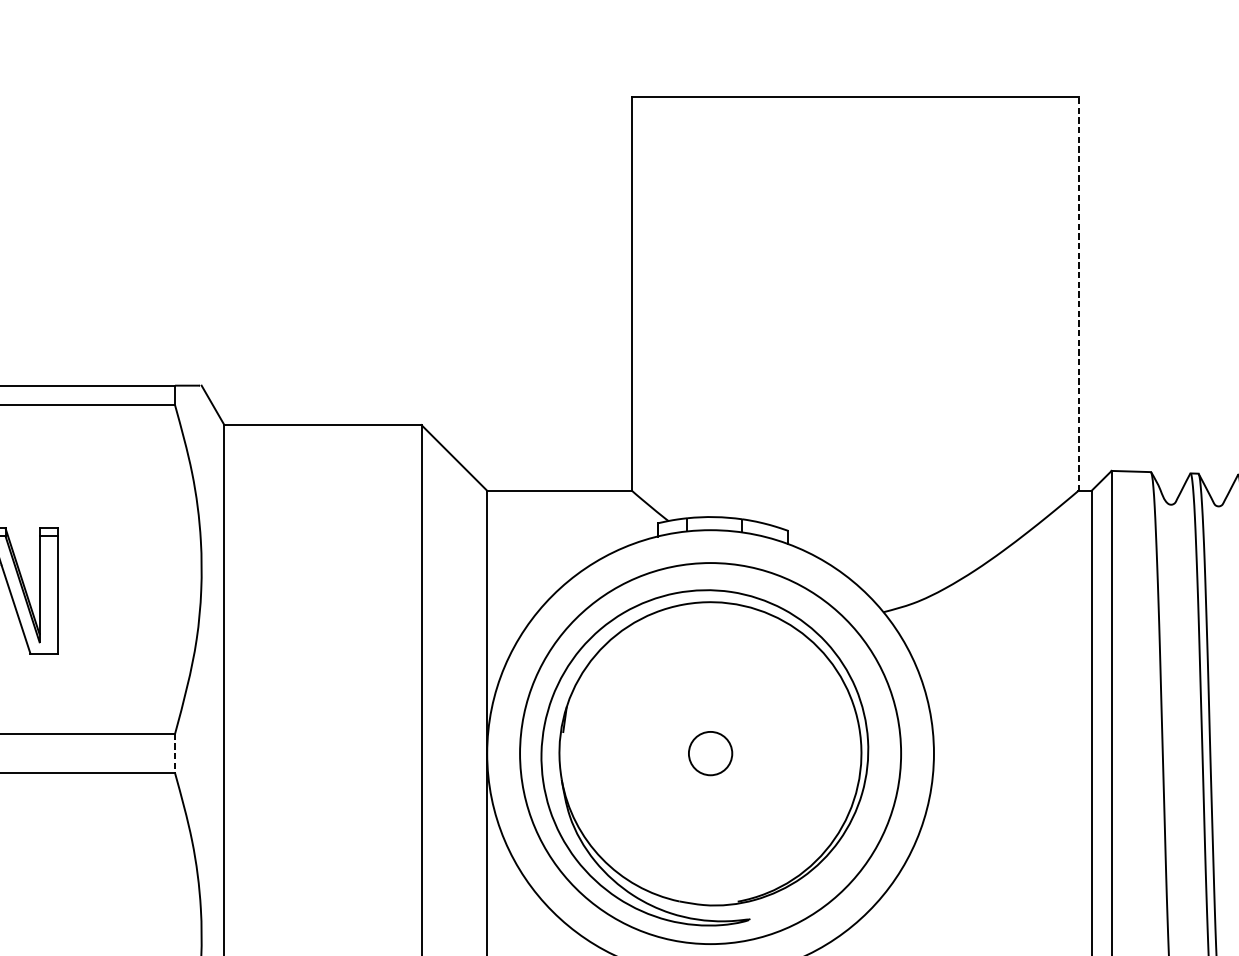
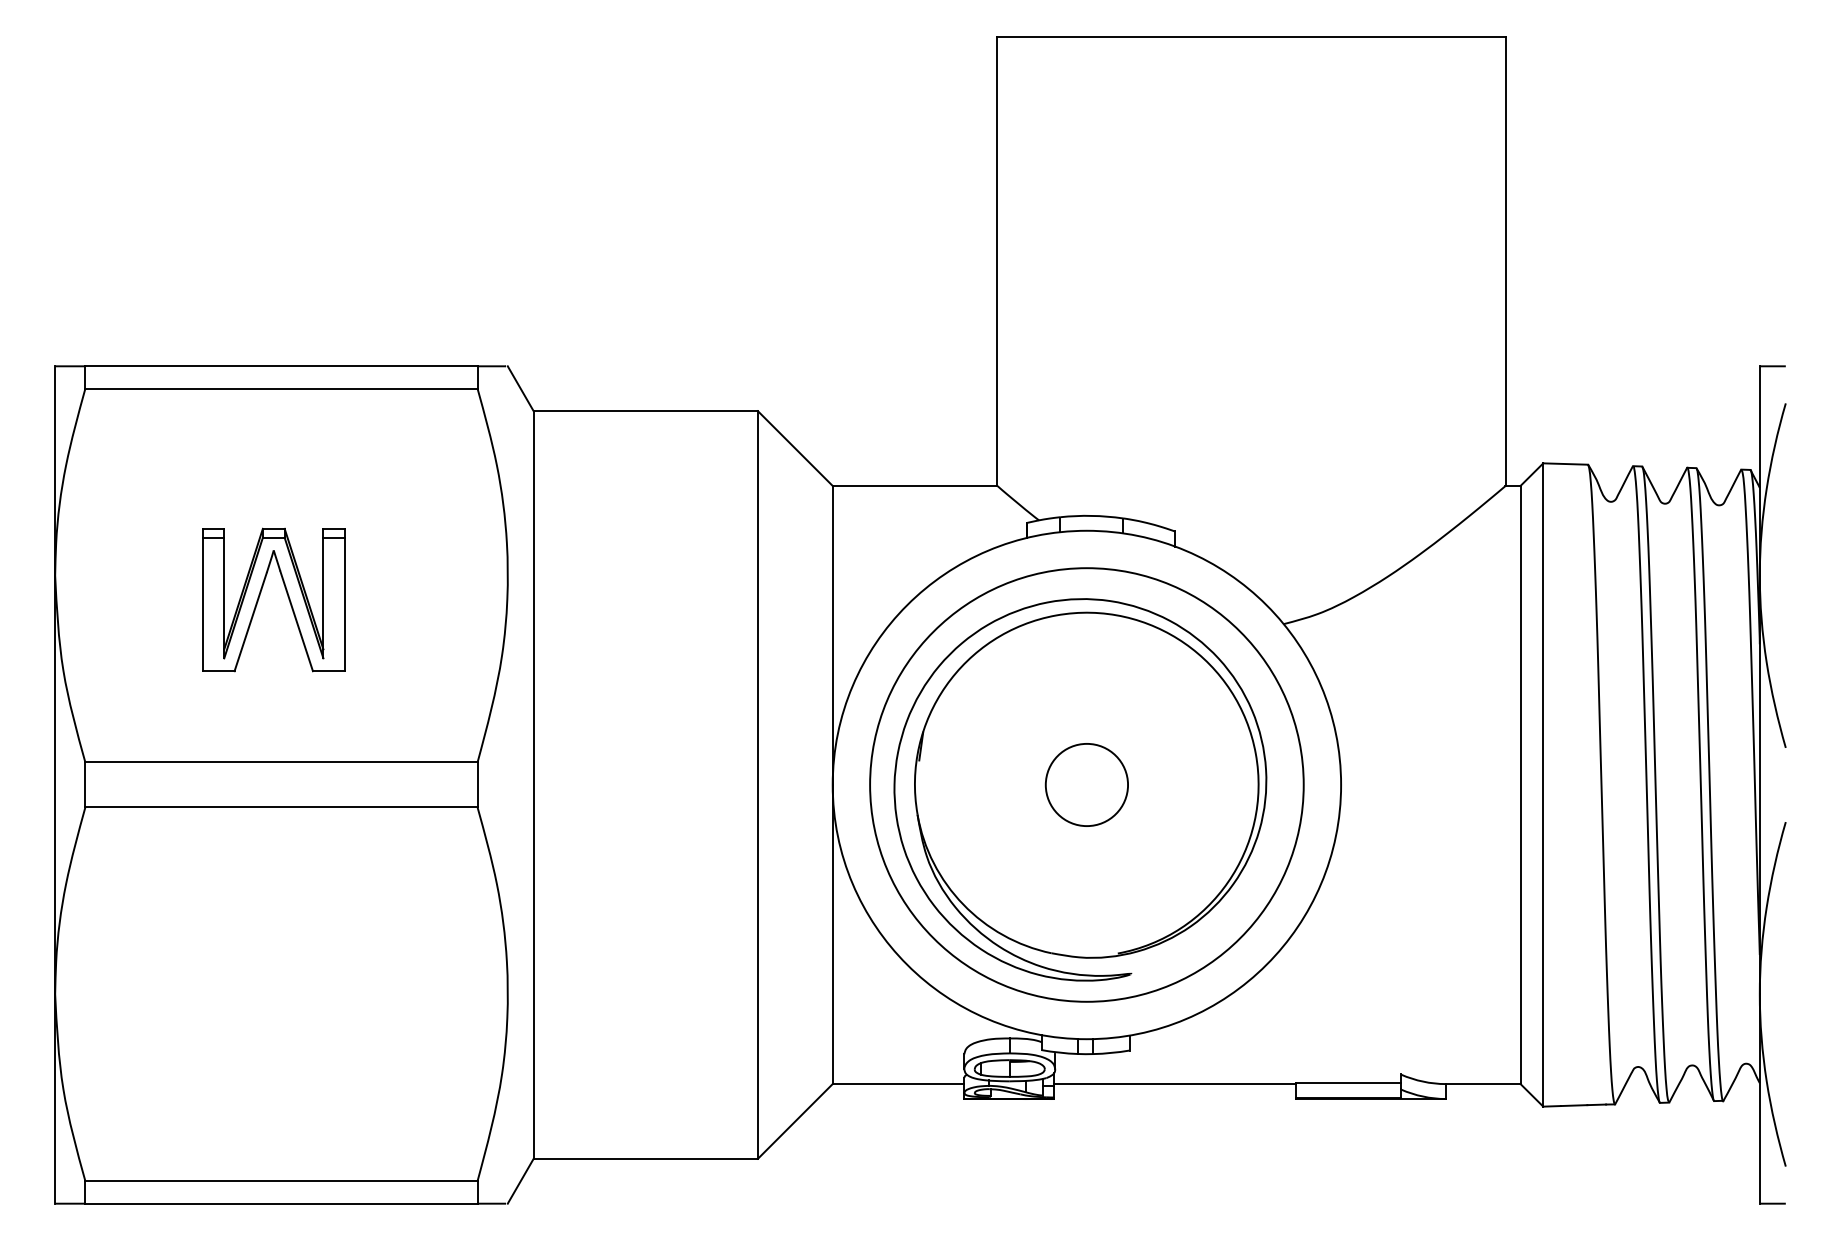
line: (1078, 293) -> (1505, 261), dashed -> solid
line: (175, 753) -> (477, 784), dashed -> solid
circle: (710, 753) -> (1086, 784), size x1.67

